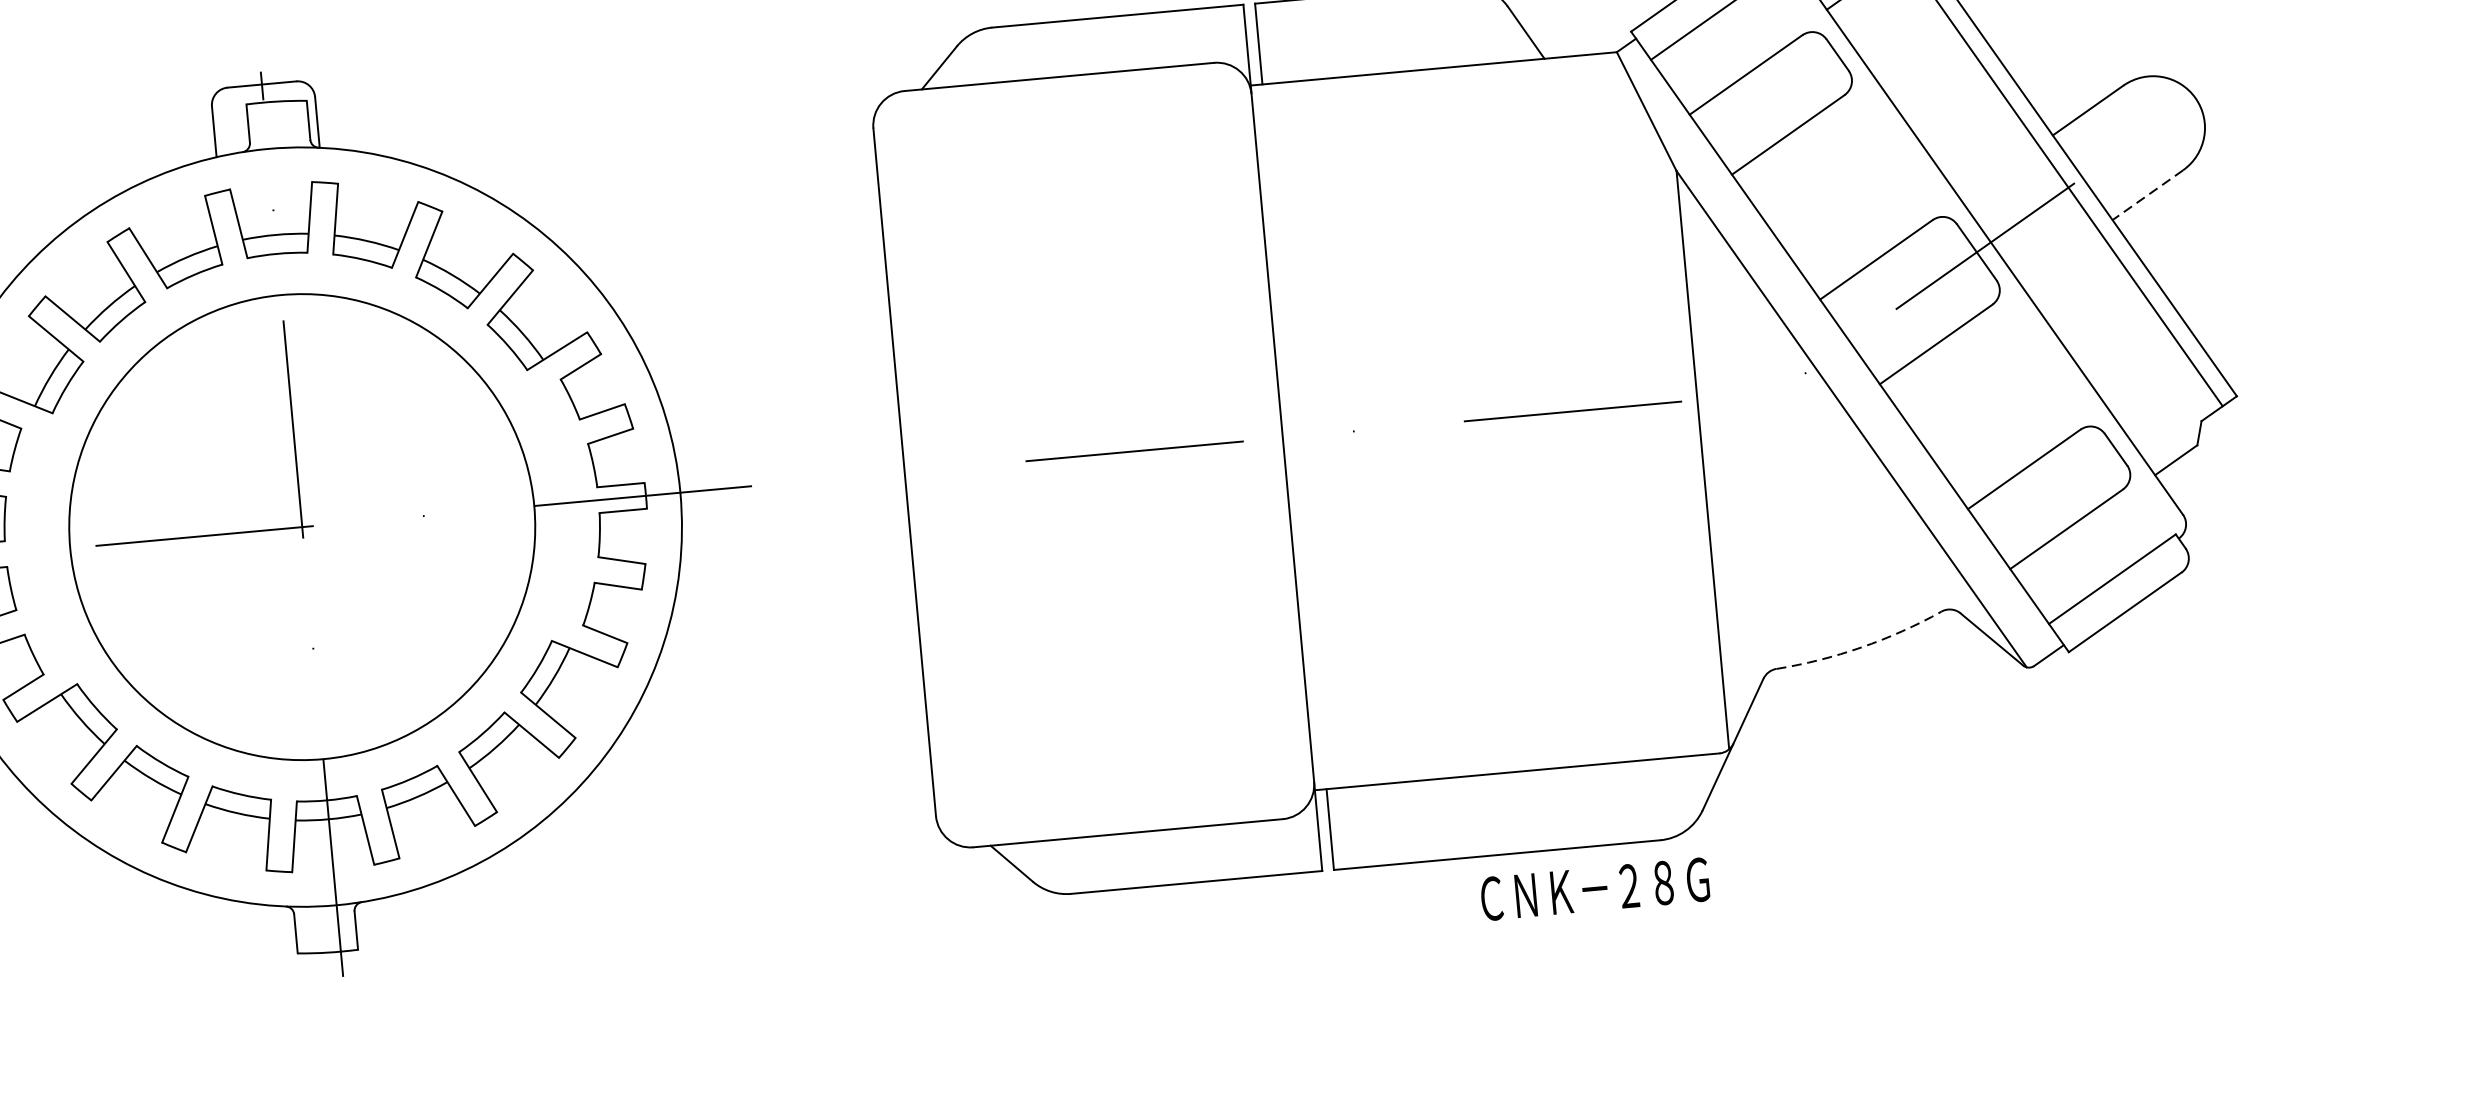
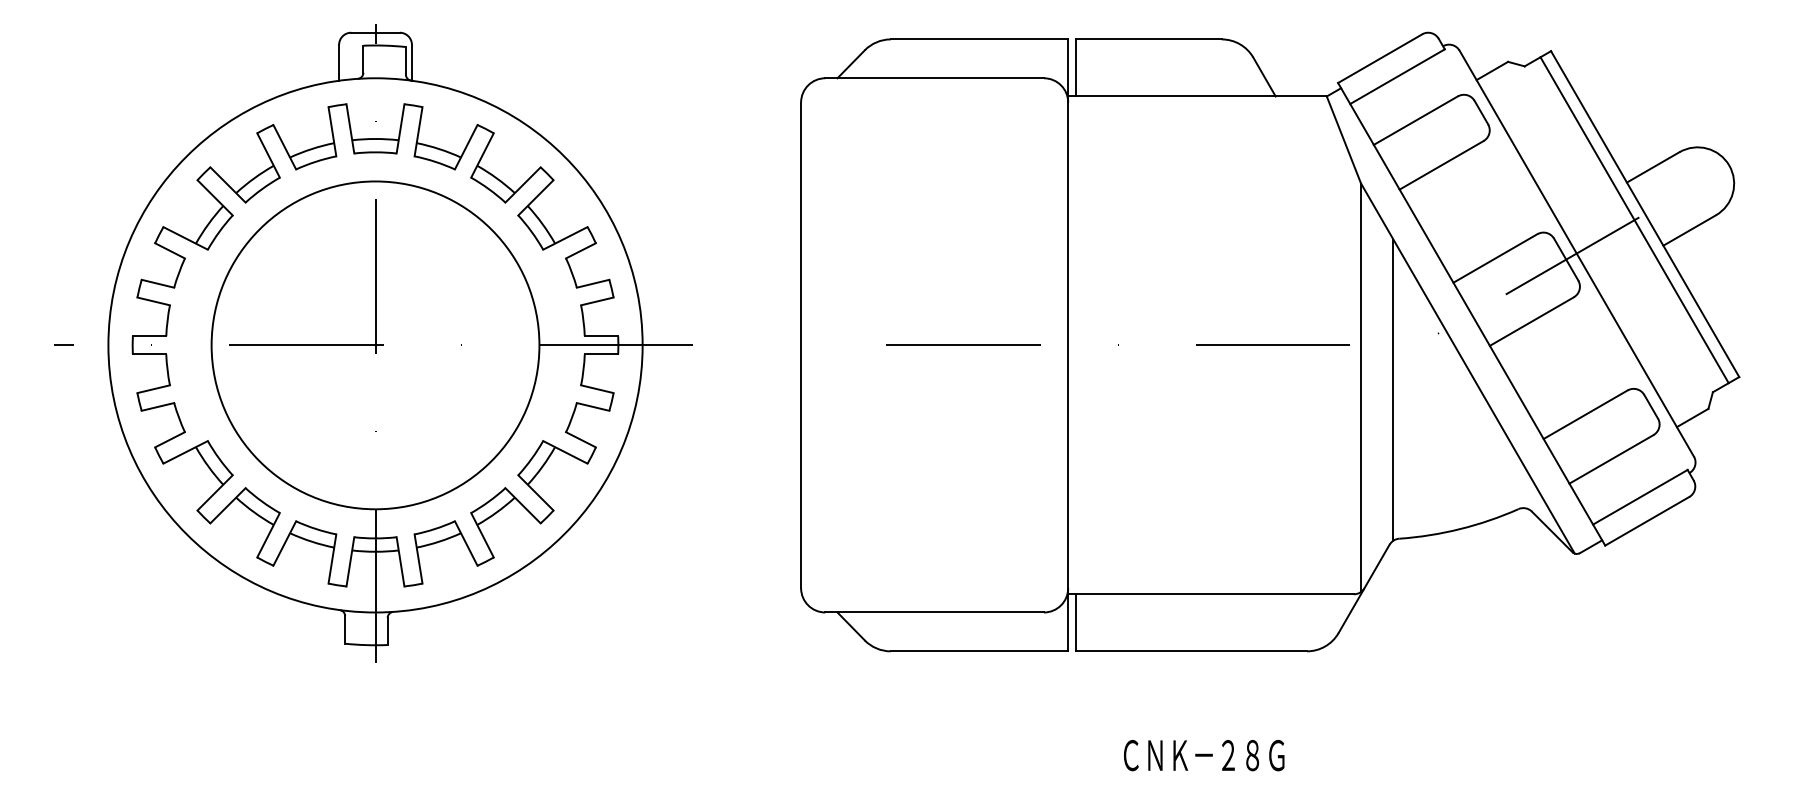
line: (2147, 195) -> (1689, 230), dashed -> solid
line: (1747, 459) -> (1392, 390), added
arc: (1861, 647) -> (1460, 529), dashed -> solid
text: (1595, 889) -> (1204, 755), moved

